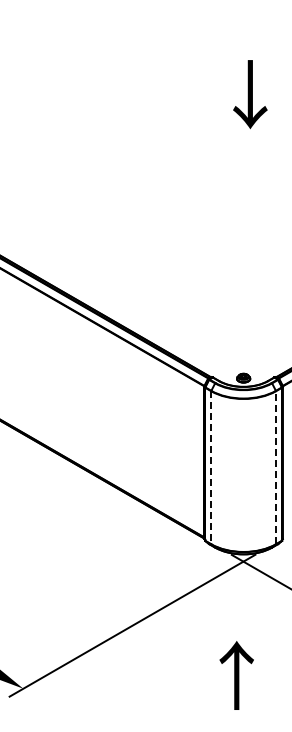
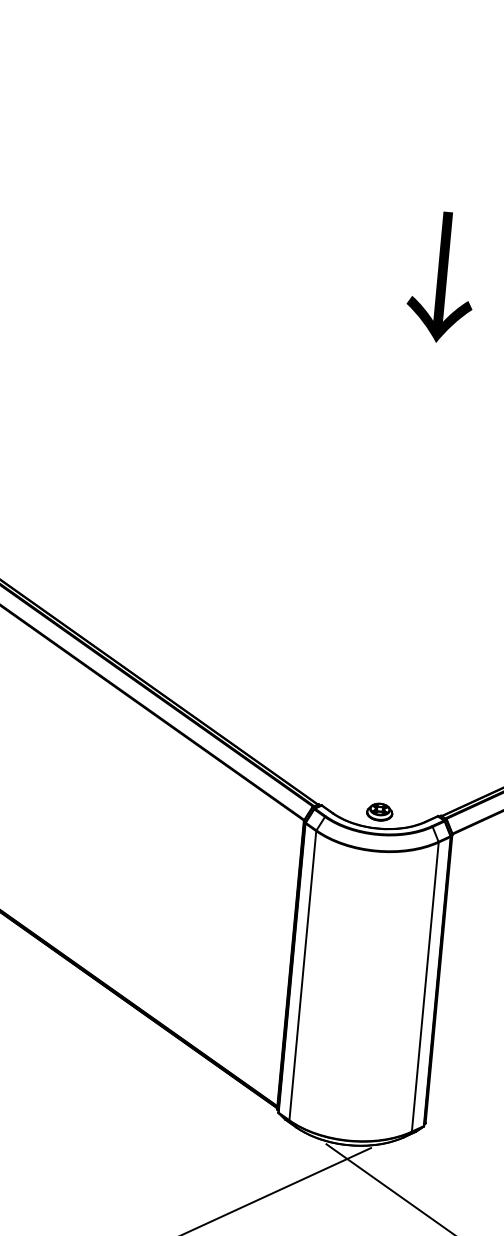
line: (276, 467) -> (426, 986), dashed -> solid
line: (211, 468) -> (303, 977), dashed -> solid

